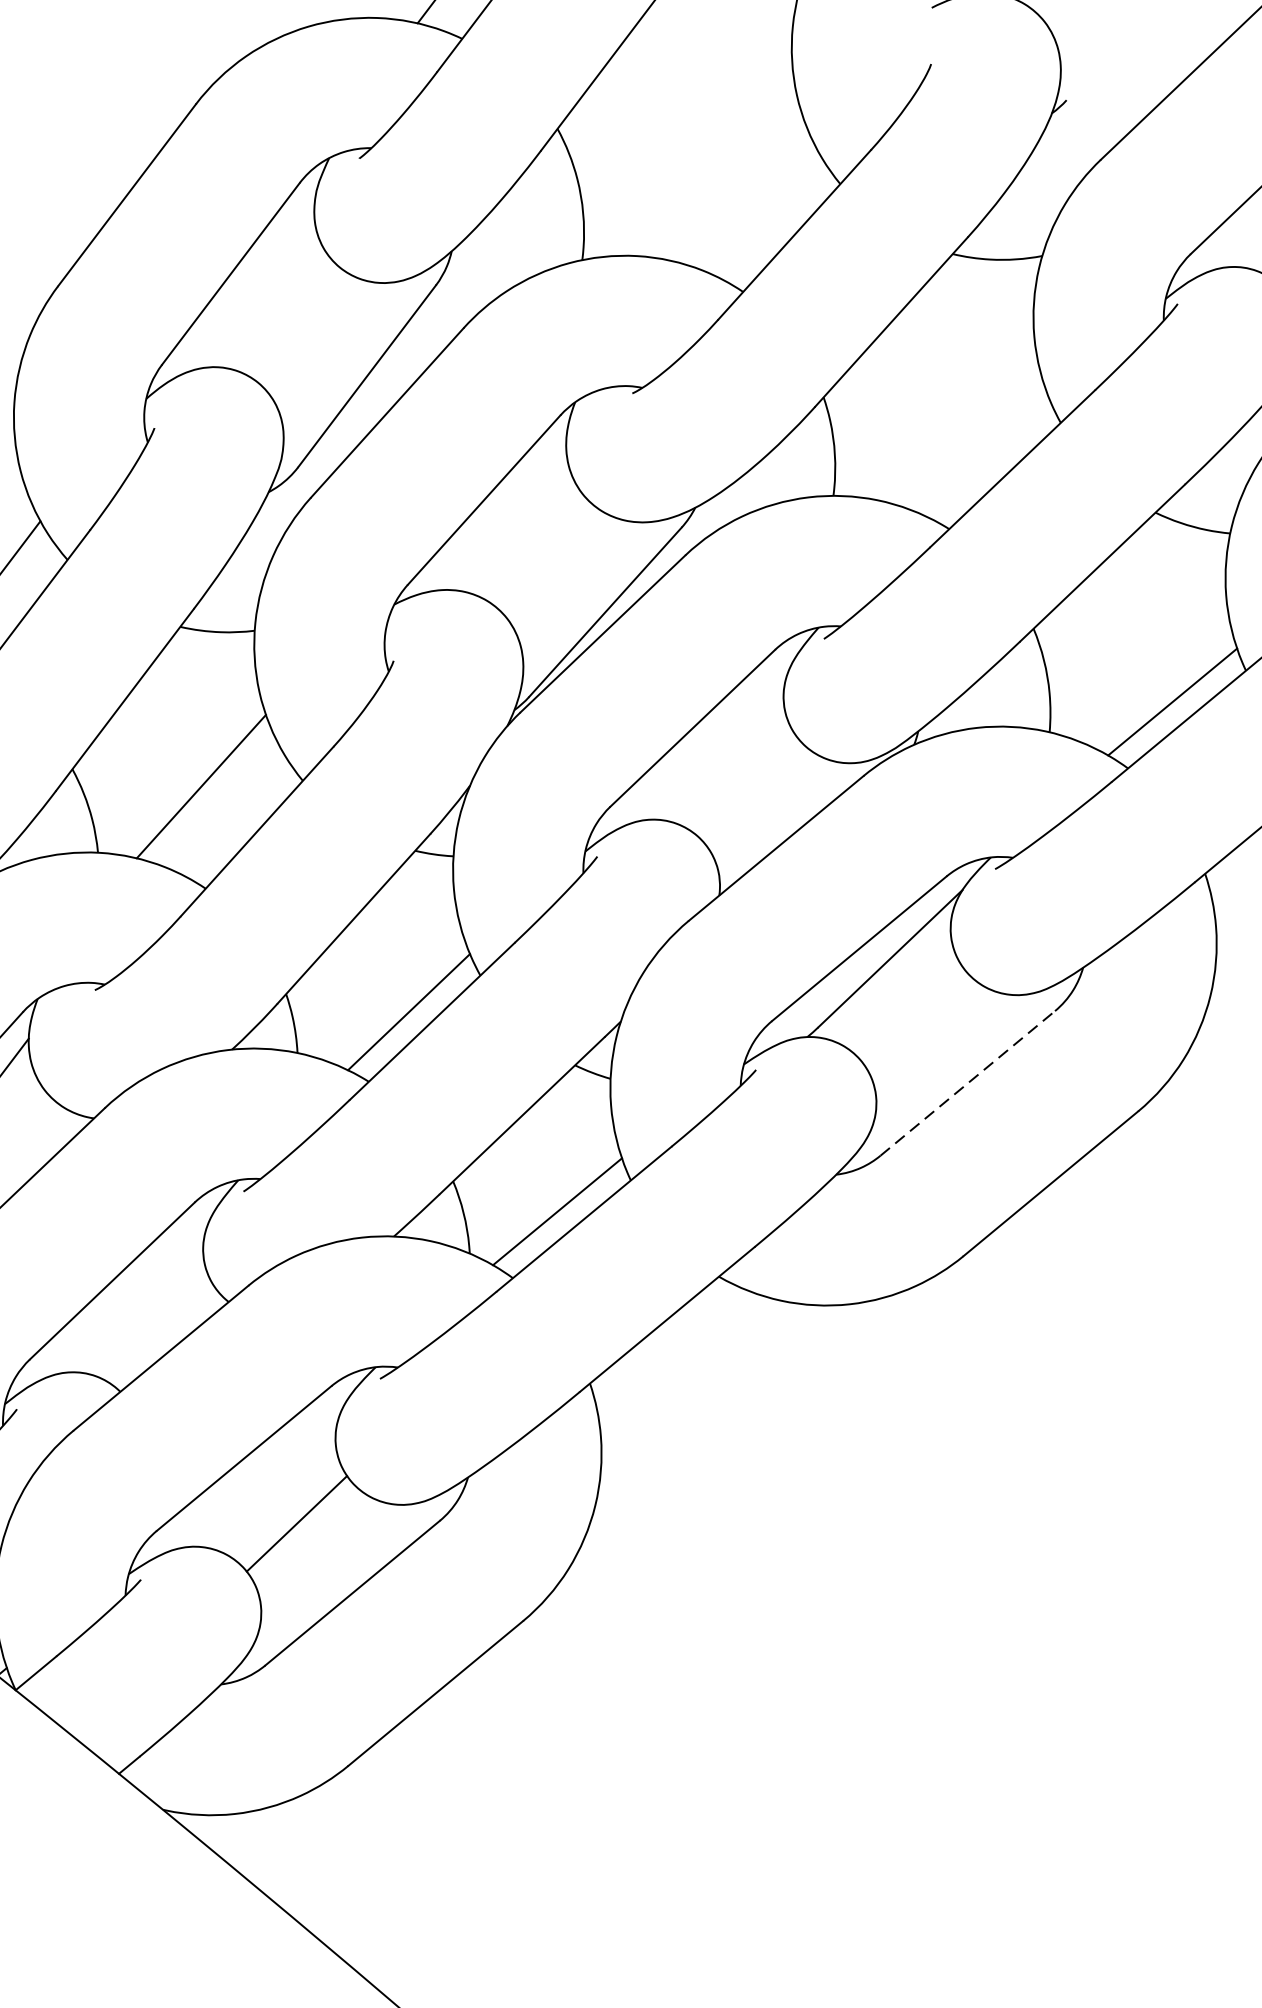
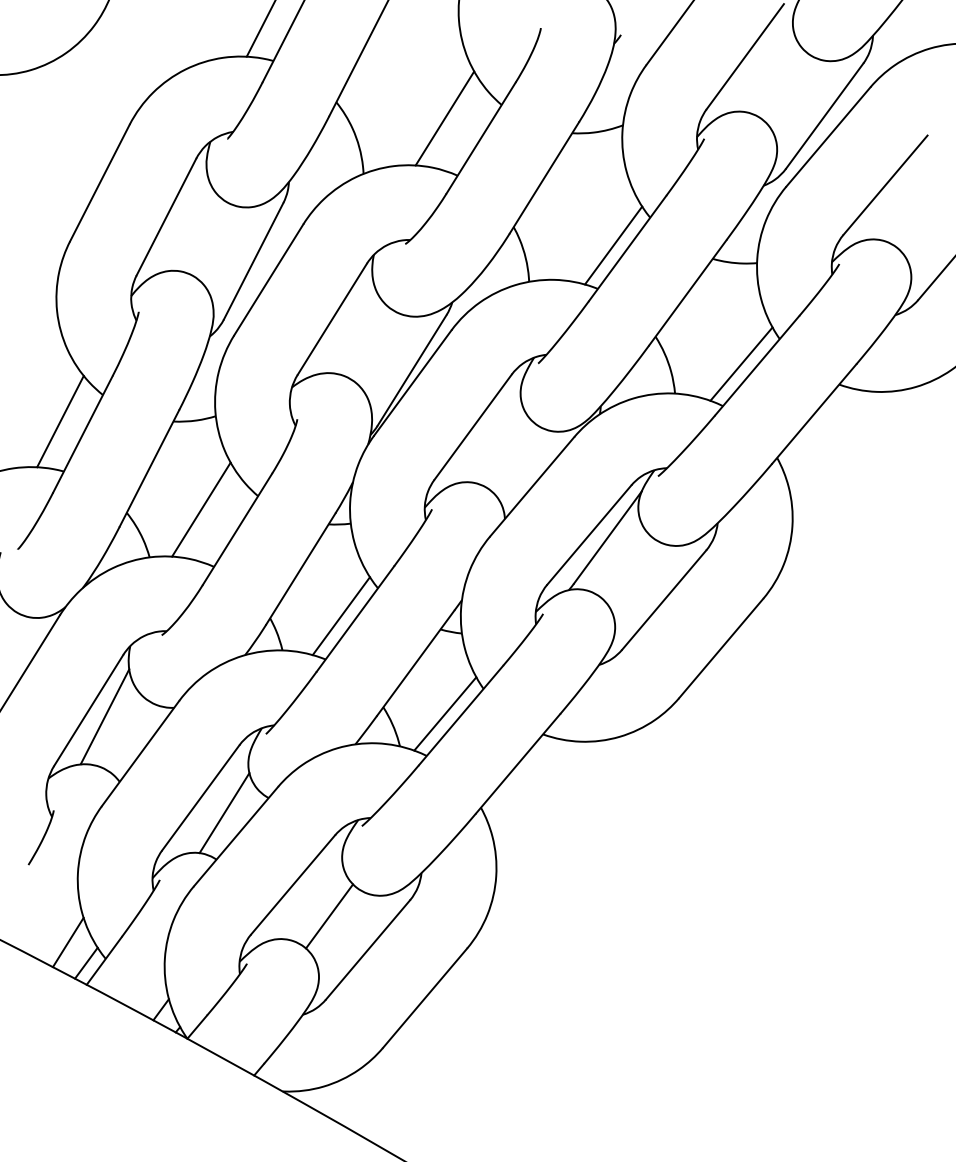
line: (738, 189) -> (444, 118), added
line: (989, 459) -> (613, 245), added
line: (968, 1082) -> (664, 599), dashed -> solid
line: (148, 1315) -> (224, 813), added

